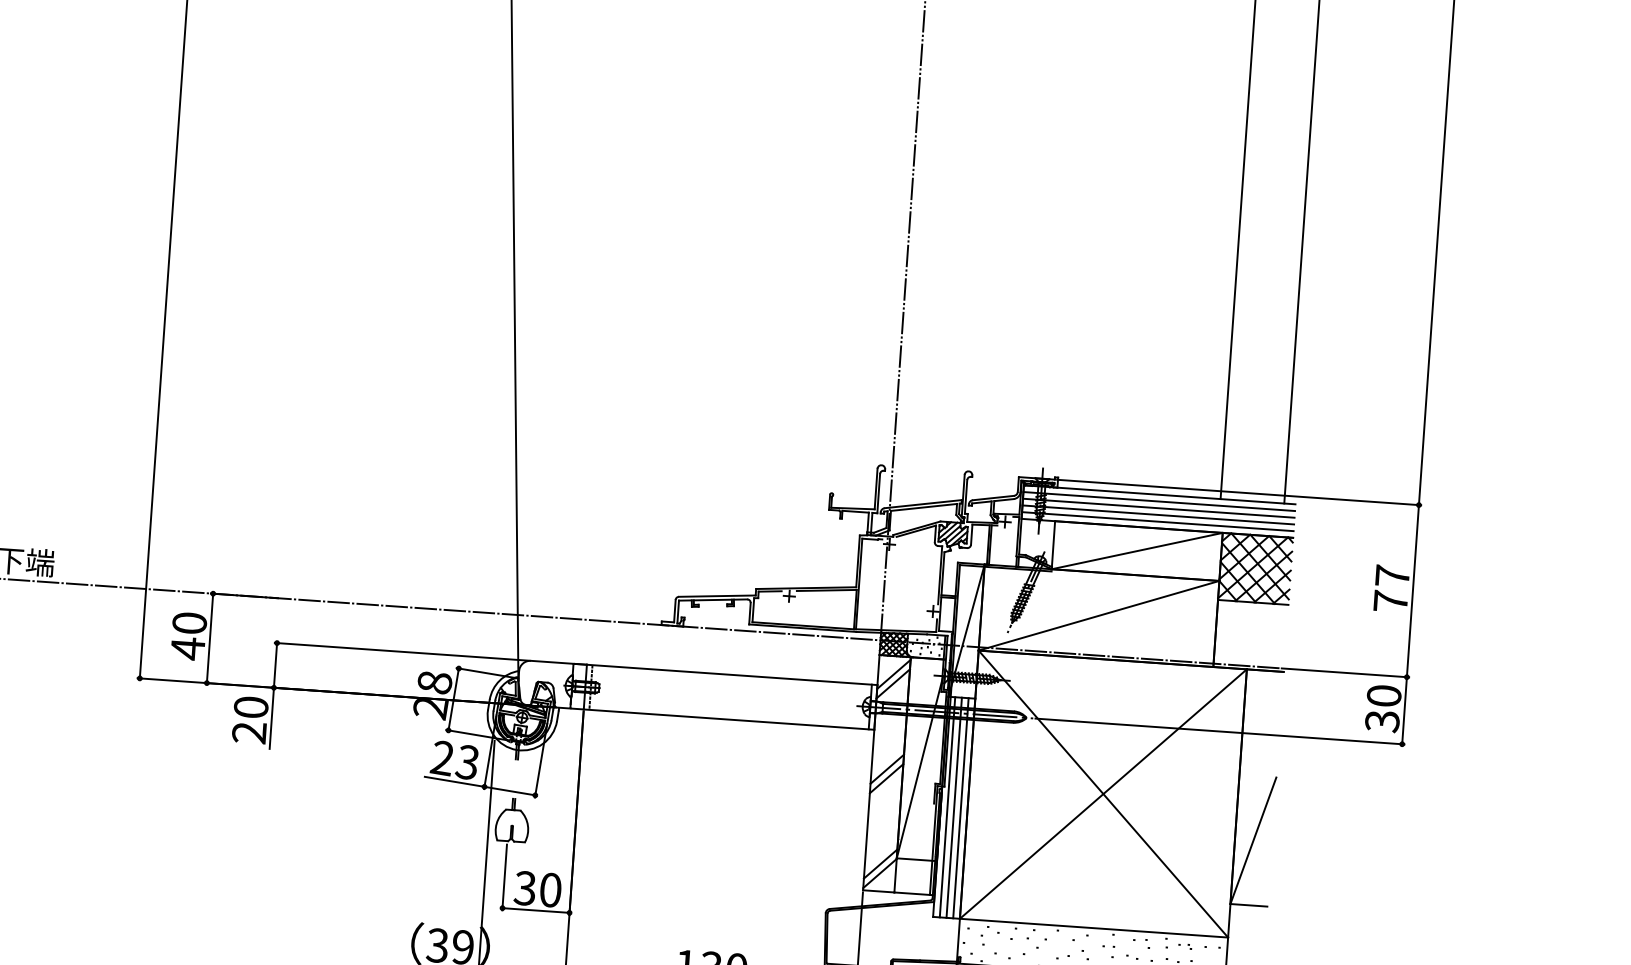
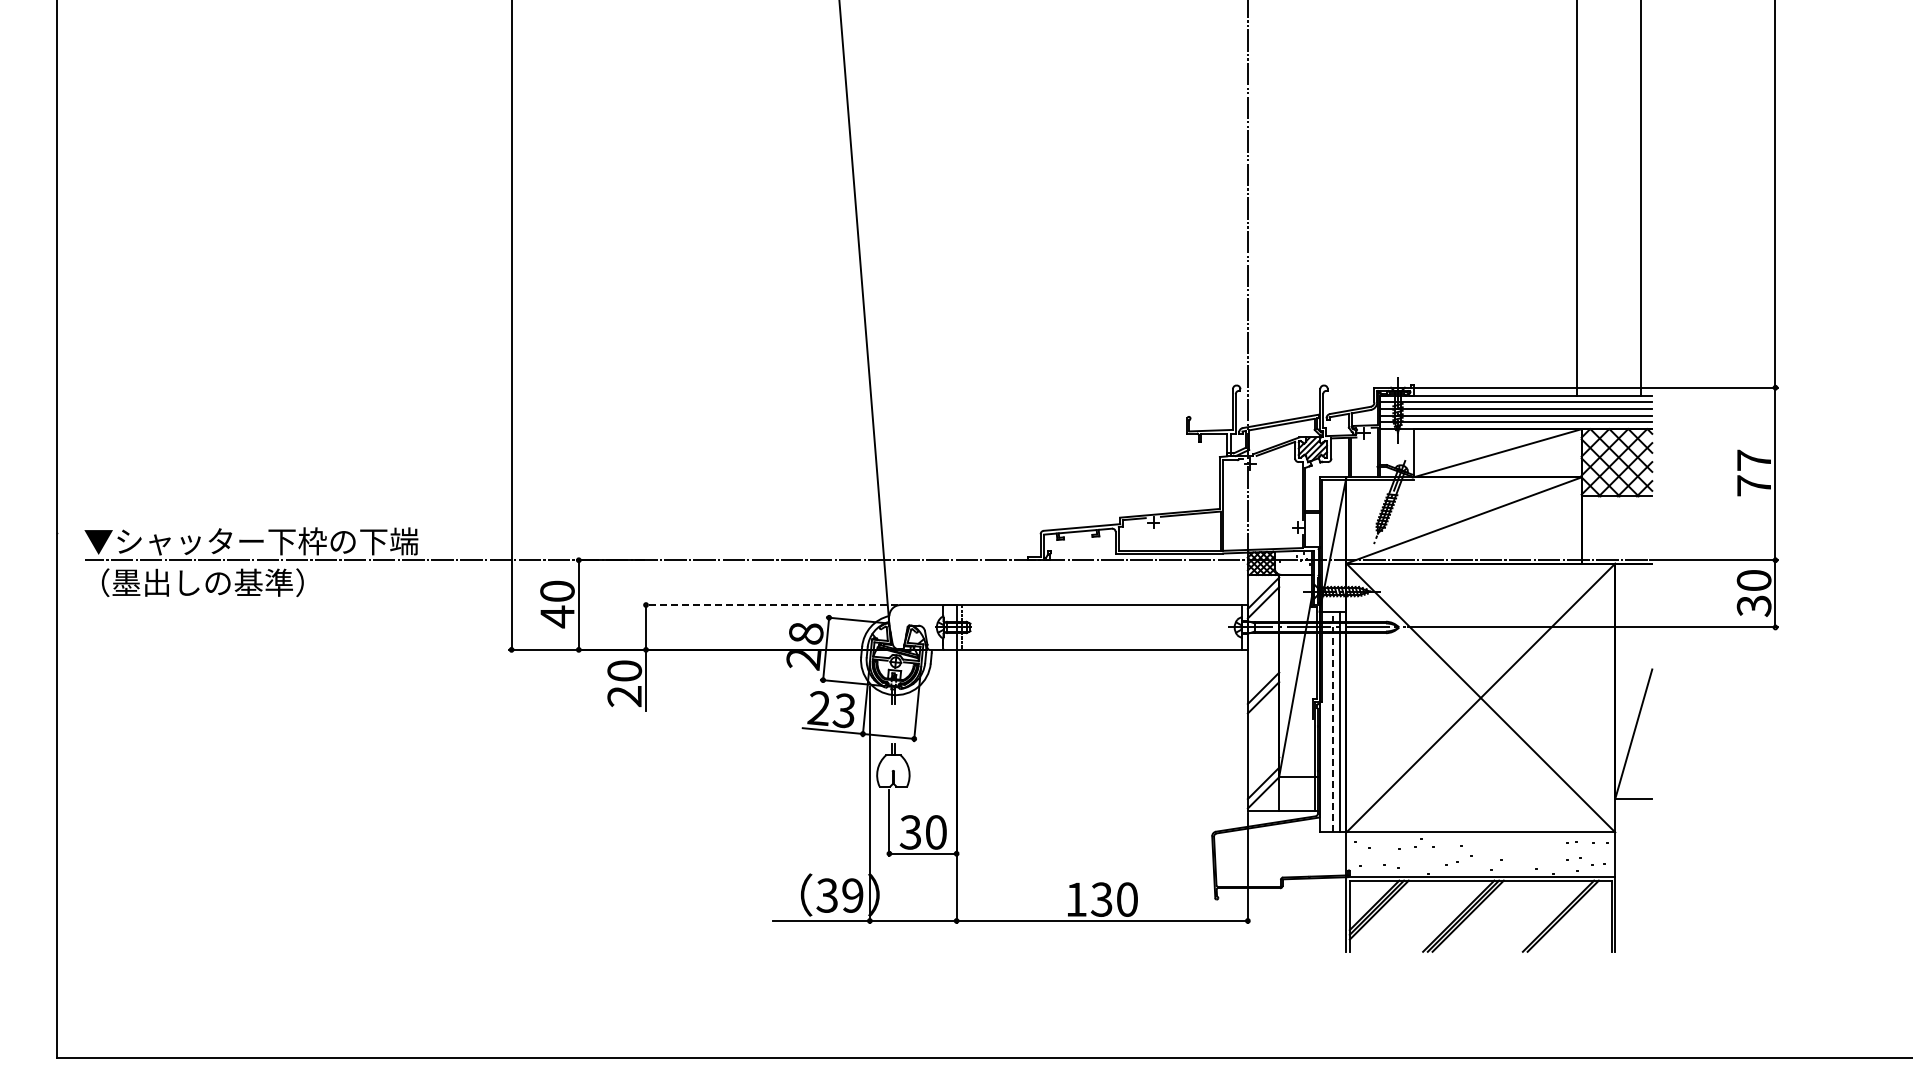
line: (401, 652) -> (770, 605), solid -> dashed
line: (947, 806) -> (1326, 721), removed
line: (954, 807) -> (1333, 721), solid -> dashed

